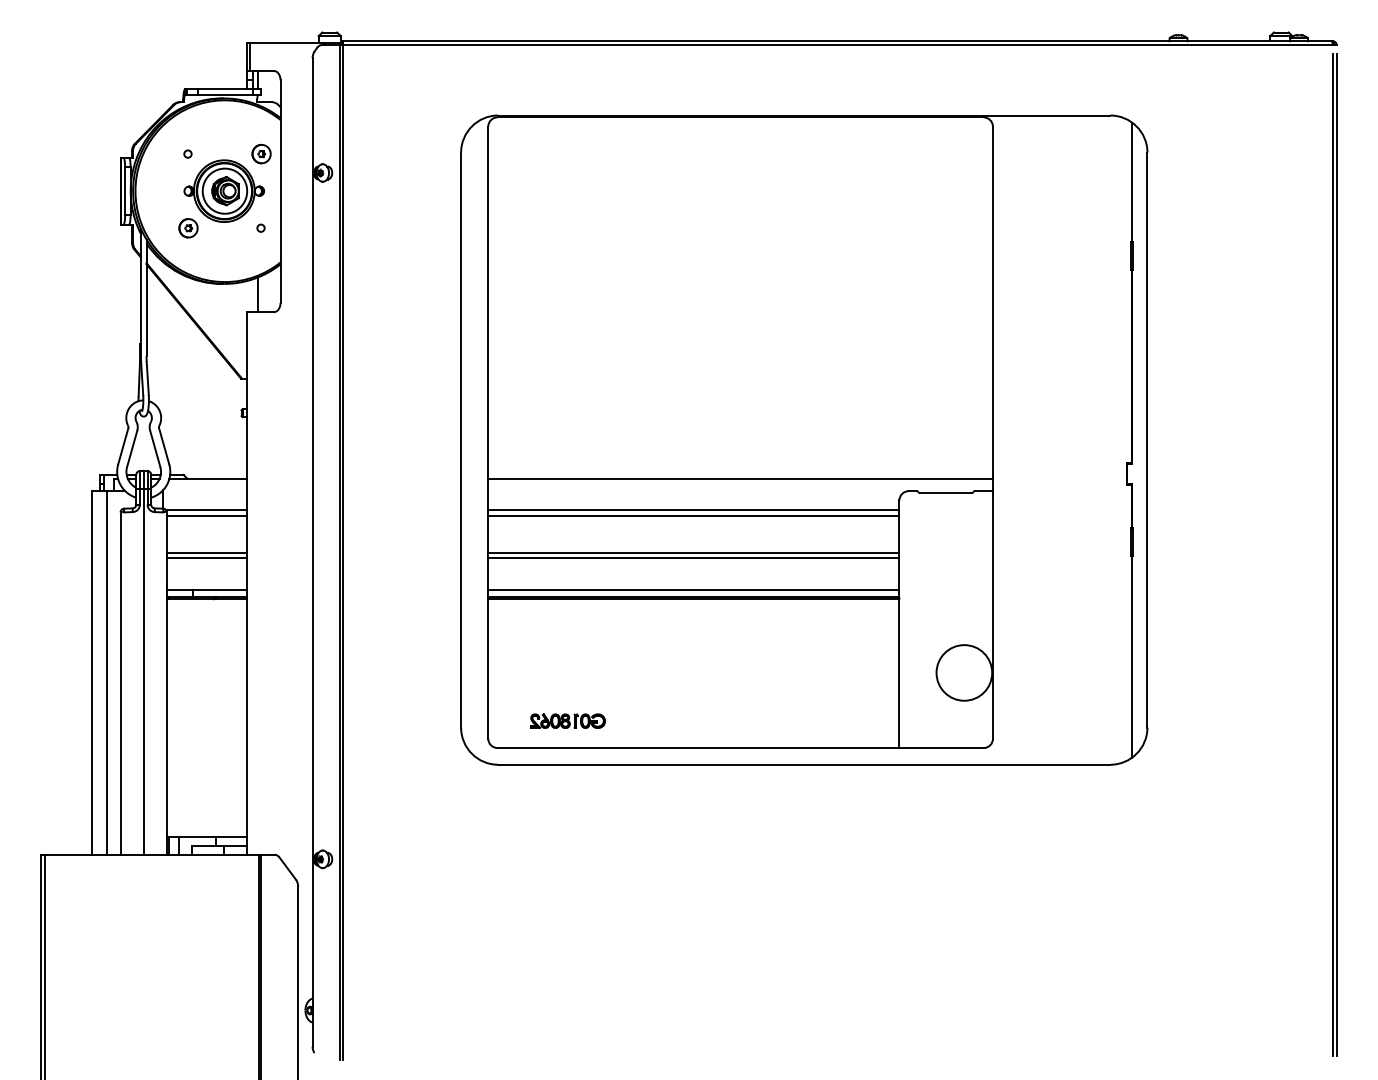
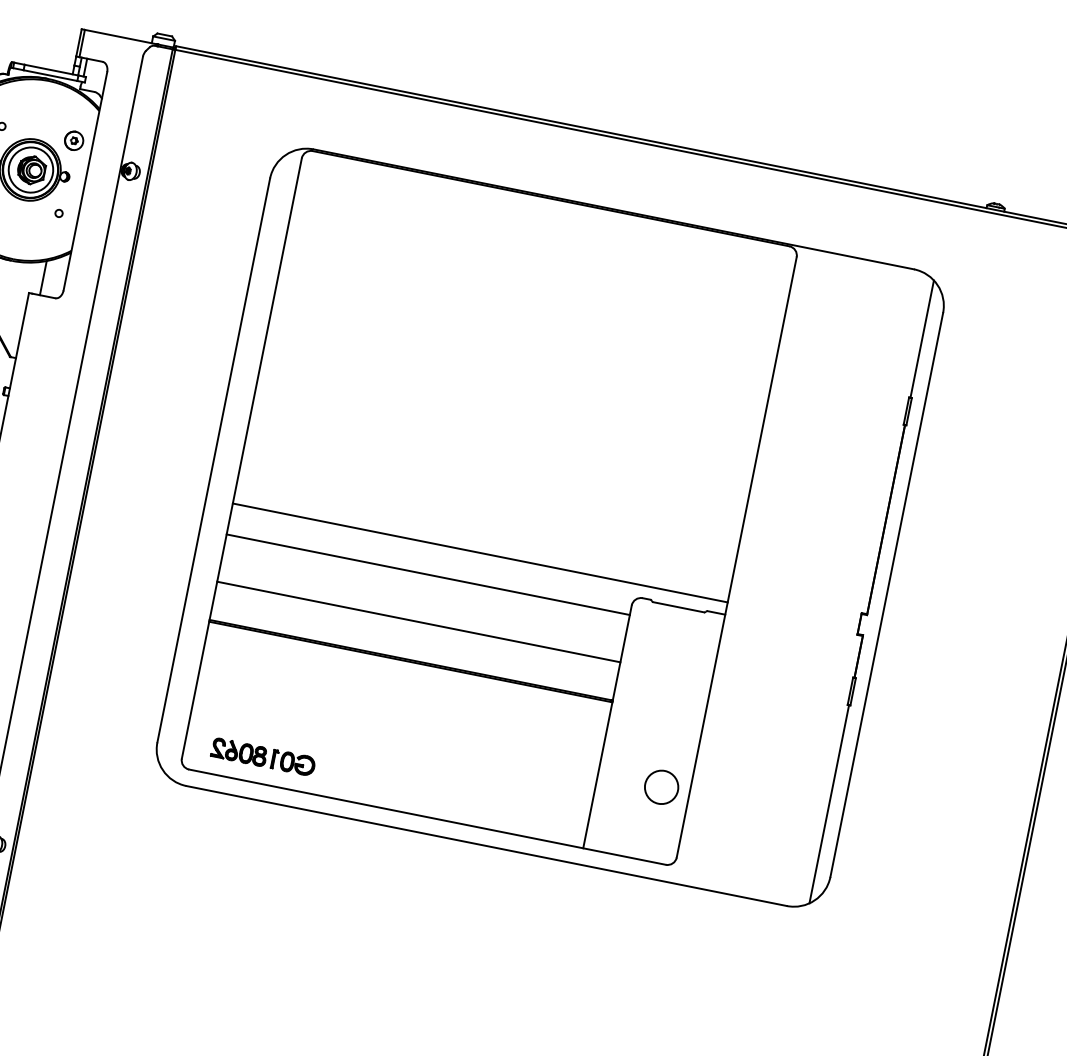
line: (693, 515) -> (426, 579), removed
line: (693, 552) -> (419, 616), removed
line: (693, 589) -> (412, 652), removed
circle: (964, 672) -> (661, 786), size x0.6
part: (567, 720) -> (263, 756), size x1.4

